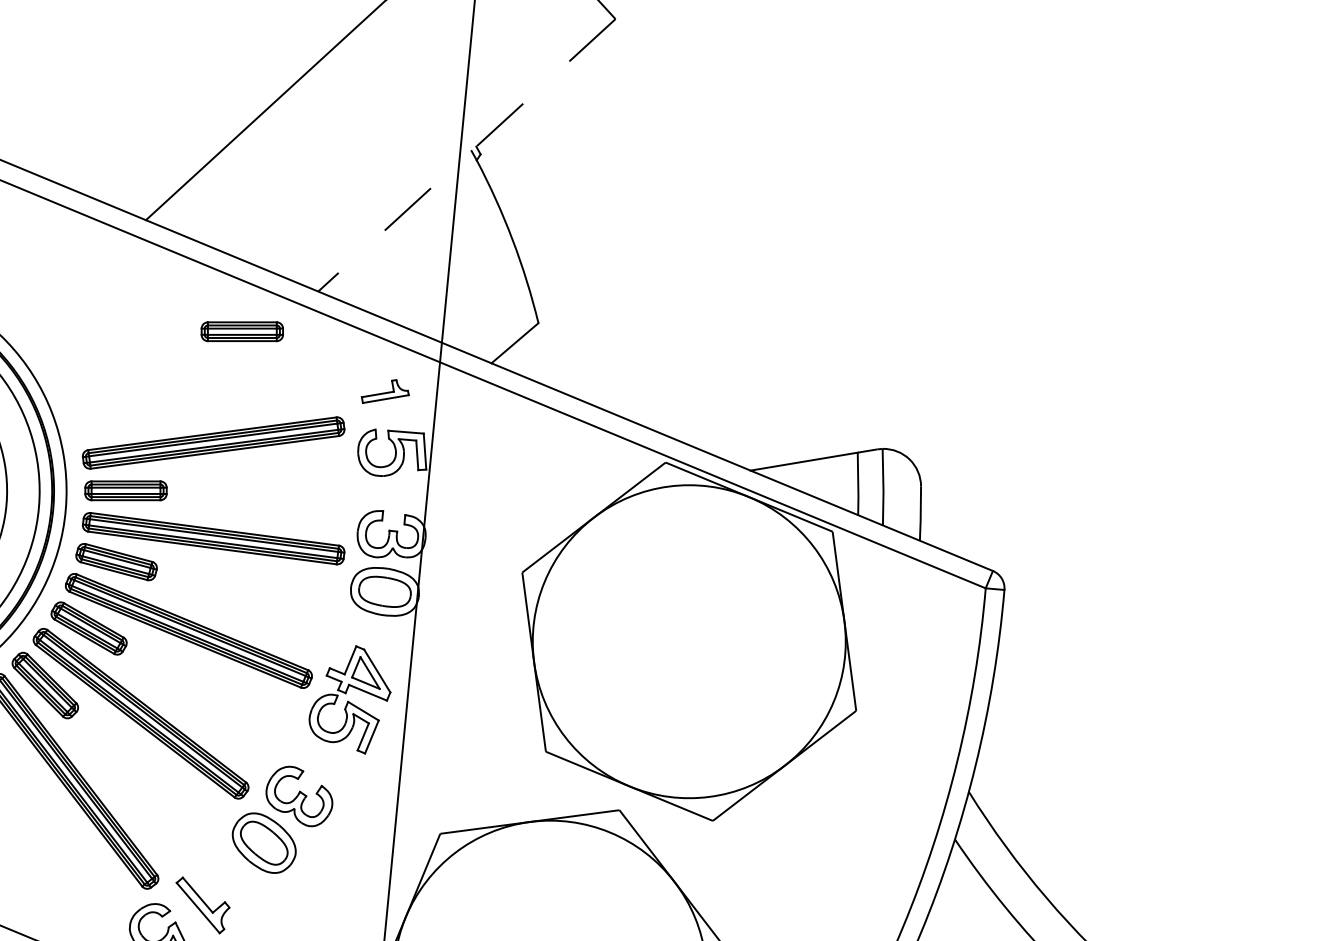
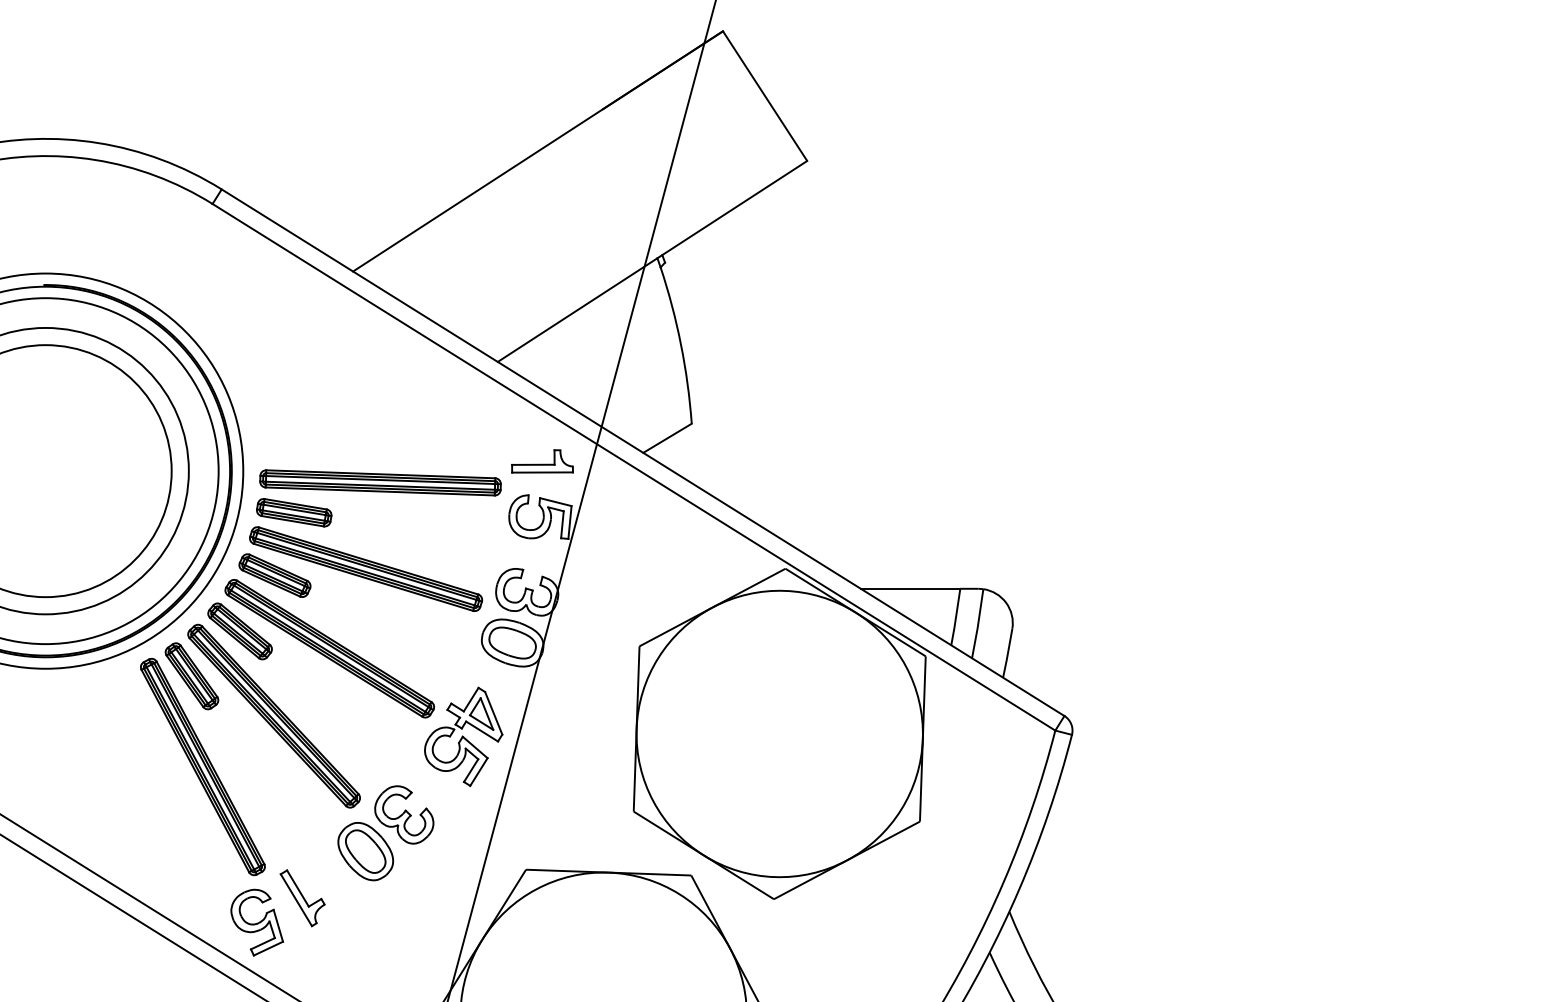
line: (466, 155) -> (652, 261), dashed -> solid
part: (242, 331) -> (423, 386), removed
part: (384, 390) -> (542, 461), size x1.43

